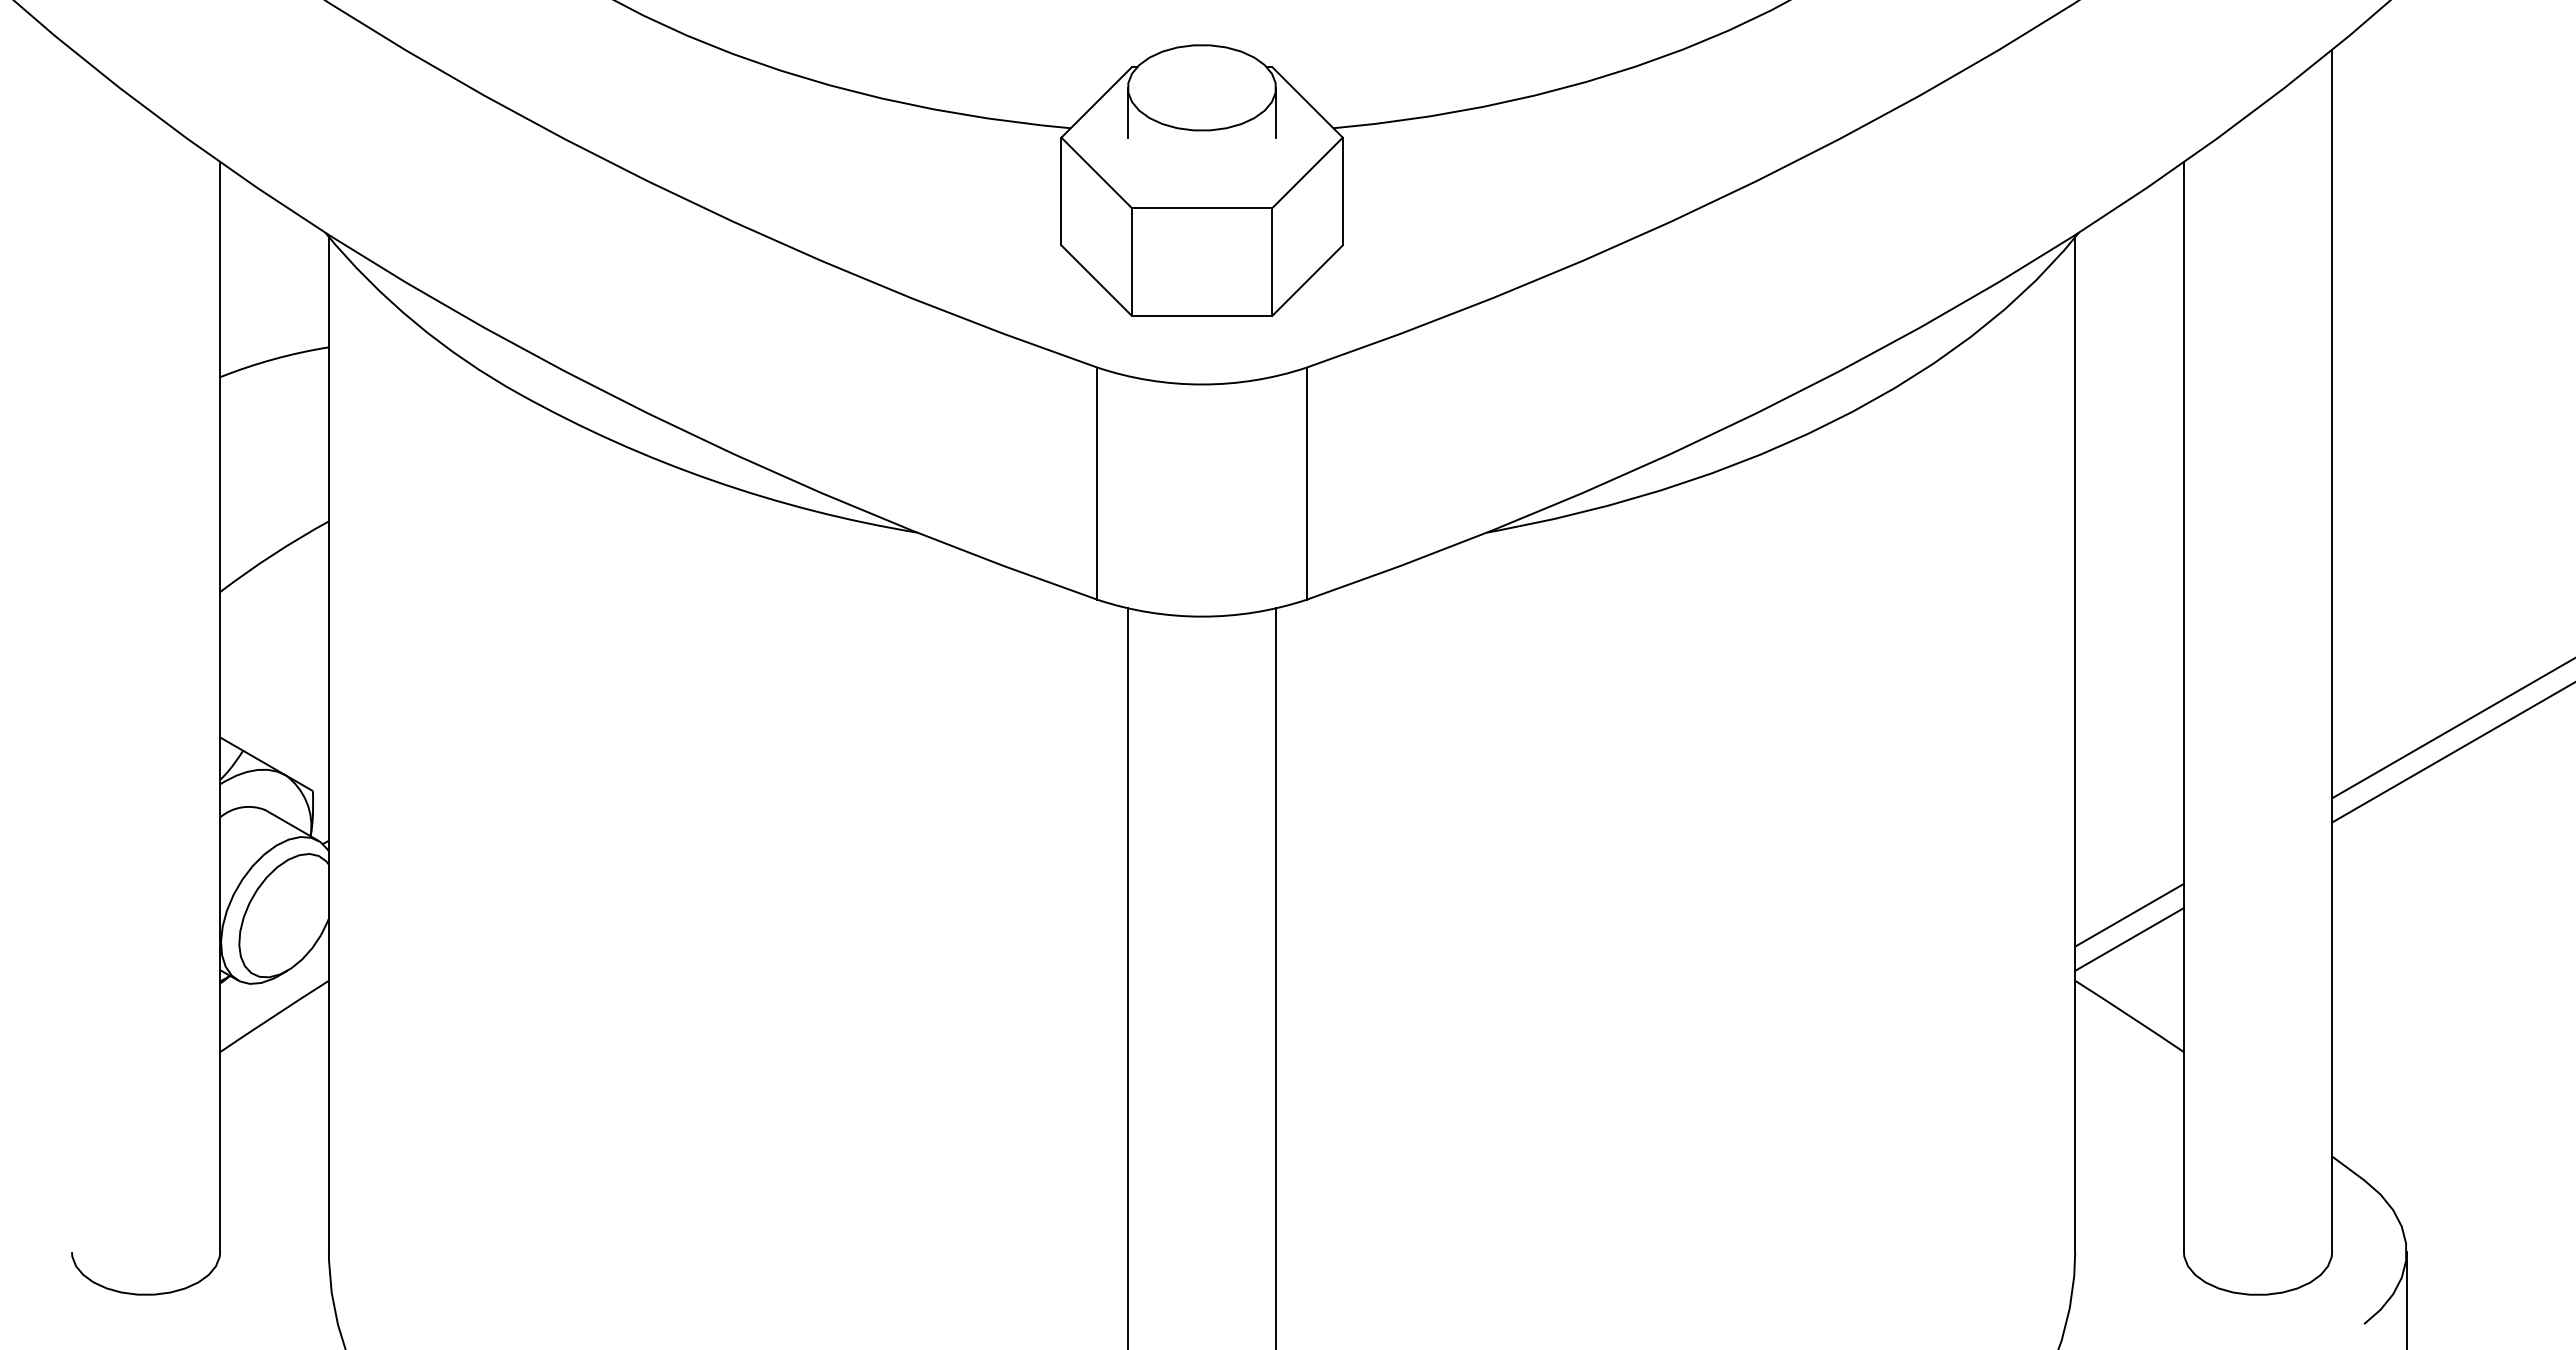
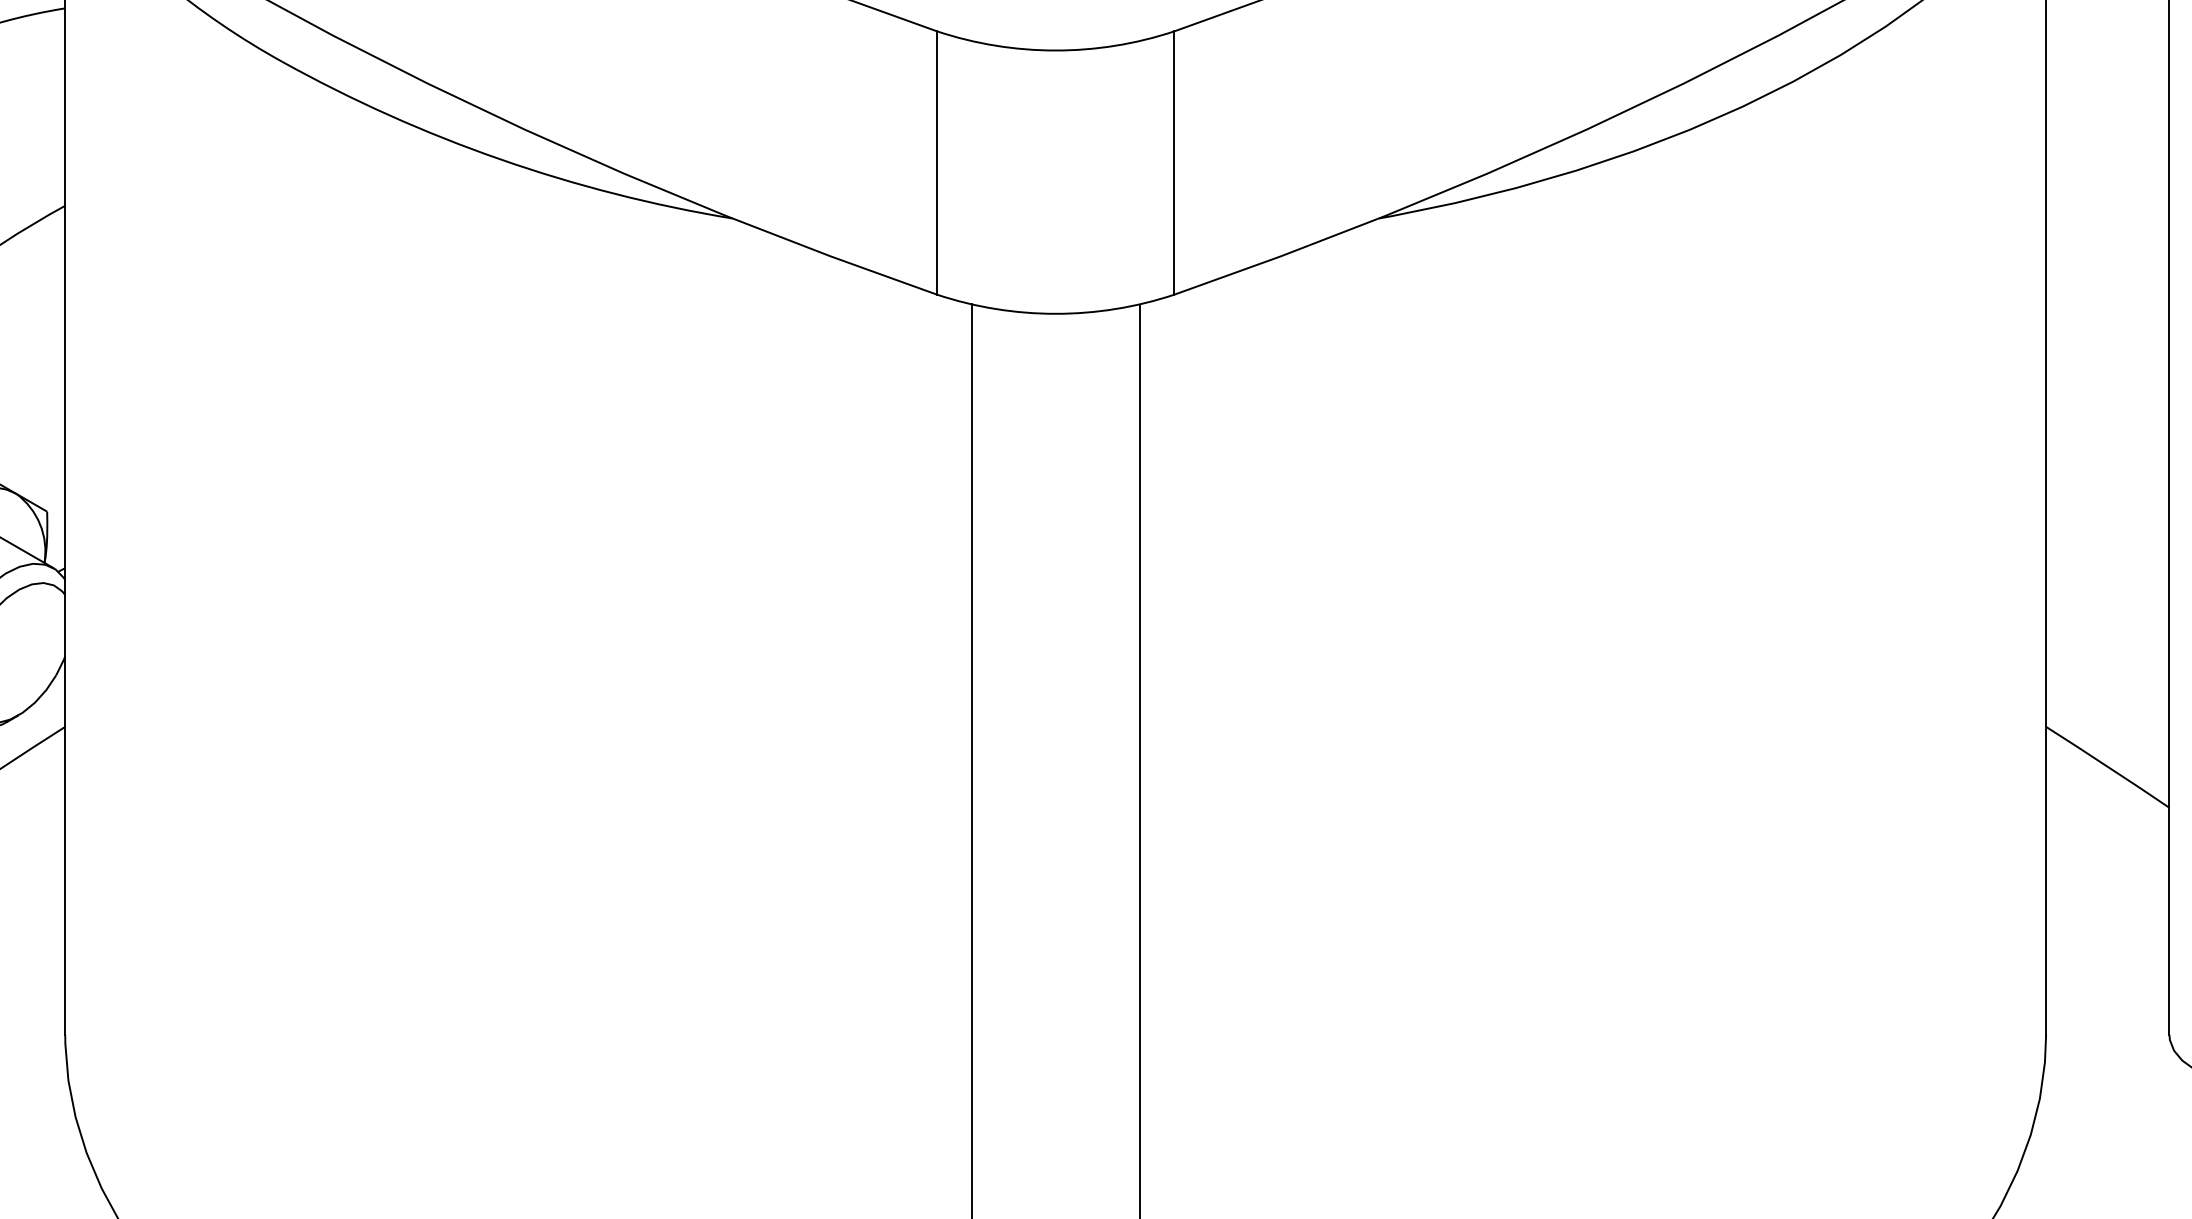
line: (2129, 914) -> (2107, 651), removed
line: (2129, 939) -> (2107, 680), removed

